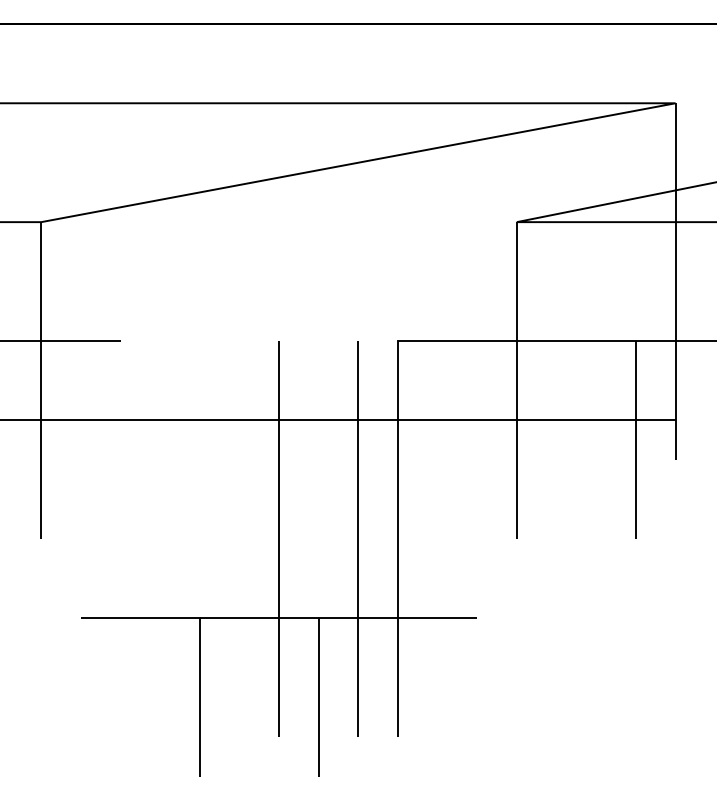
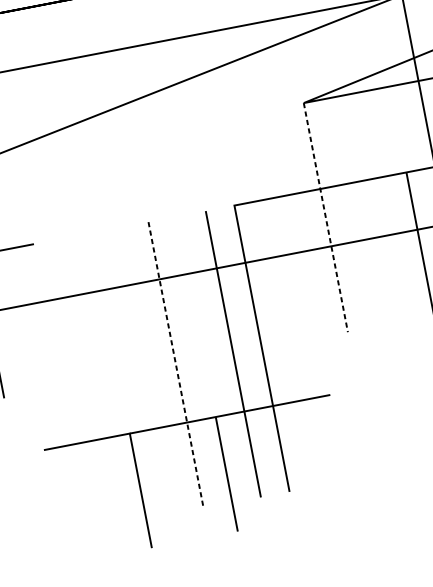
line: (516, 380) -> (325, 217), solid -> dashed
line: (279, 539) -> (176, 365), solid -> dashed

